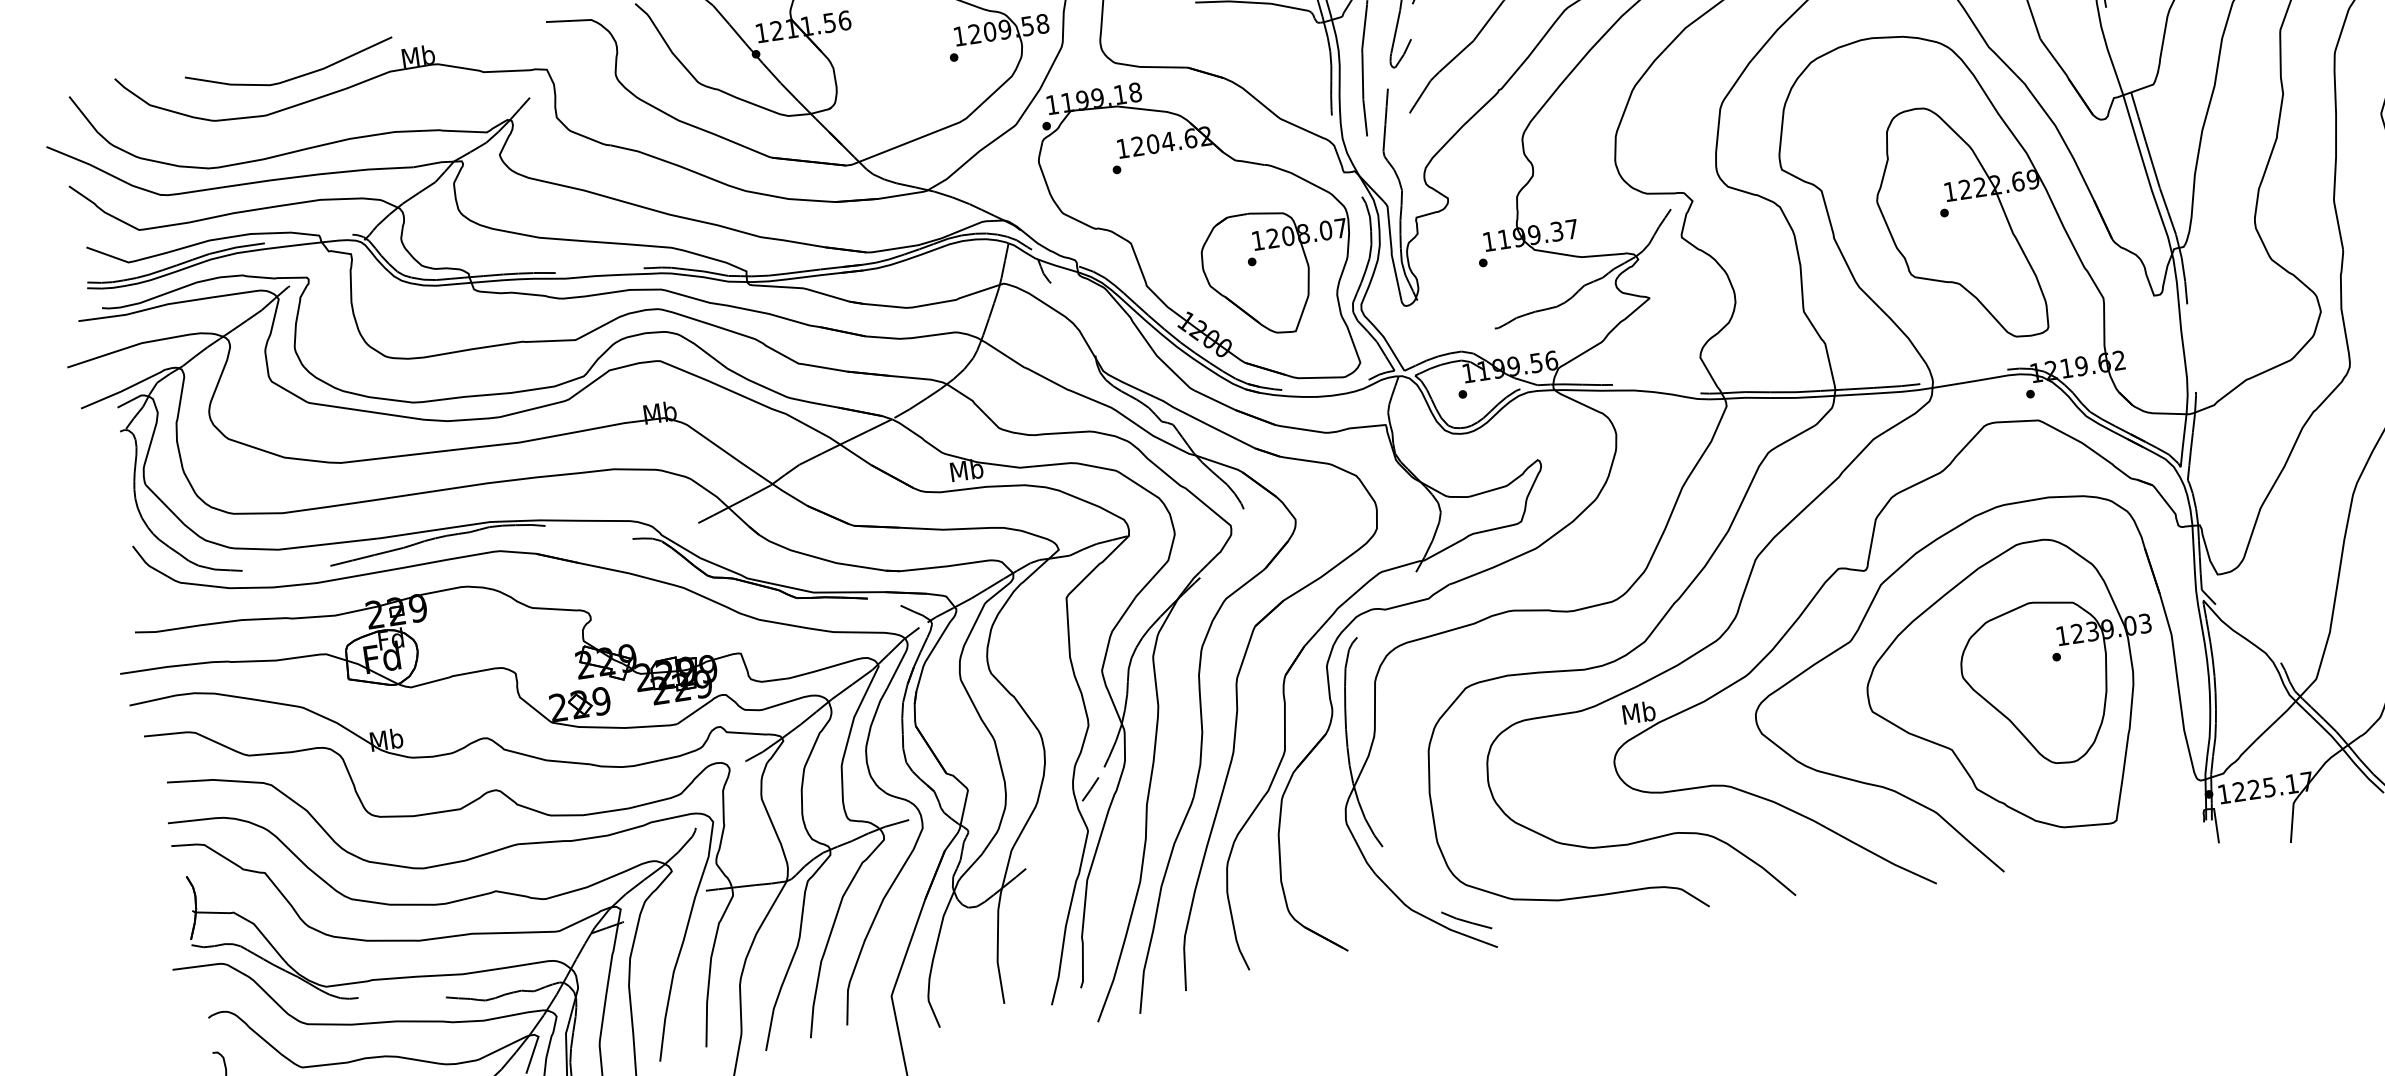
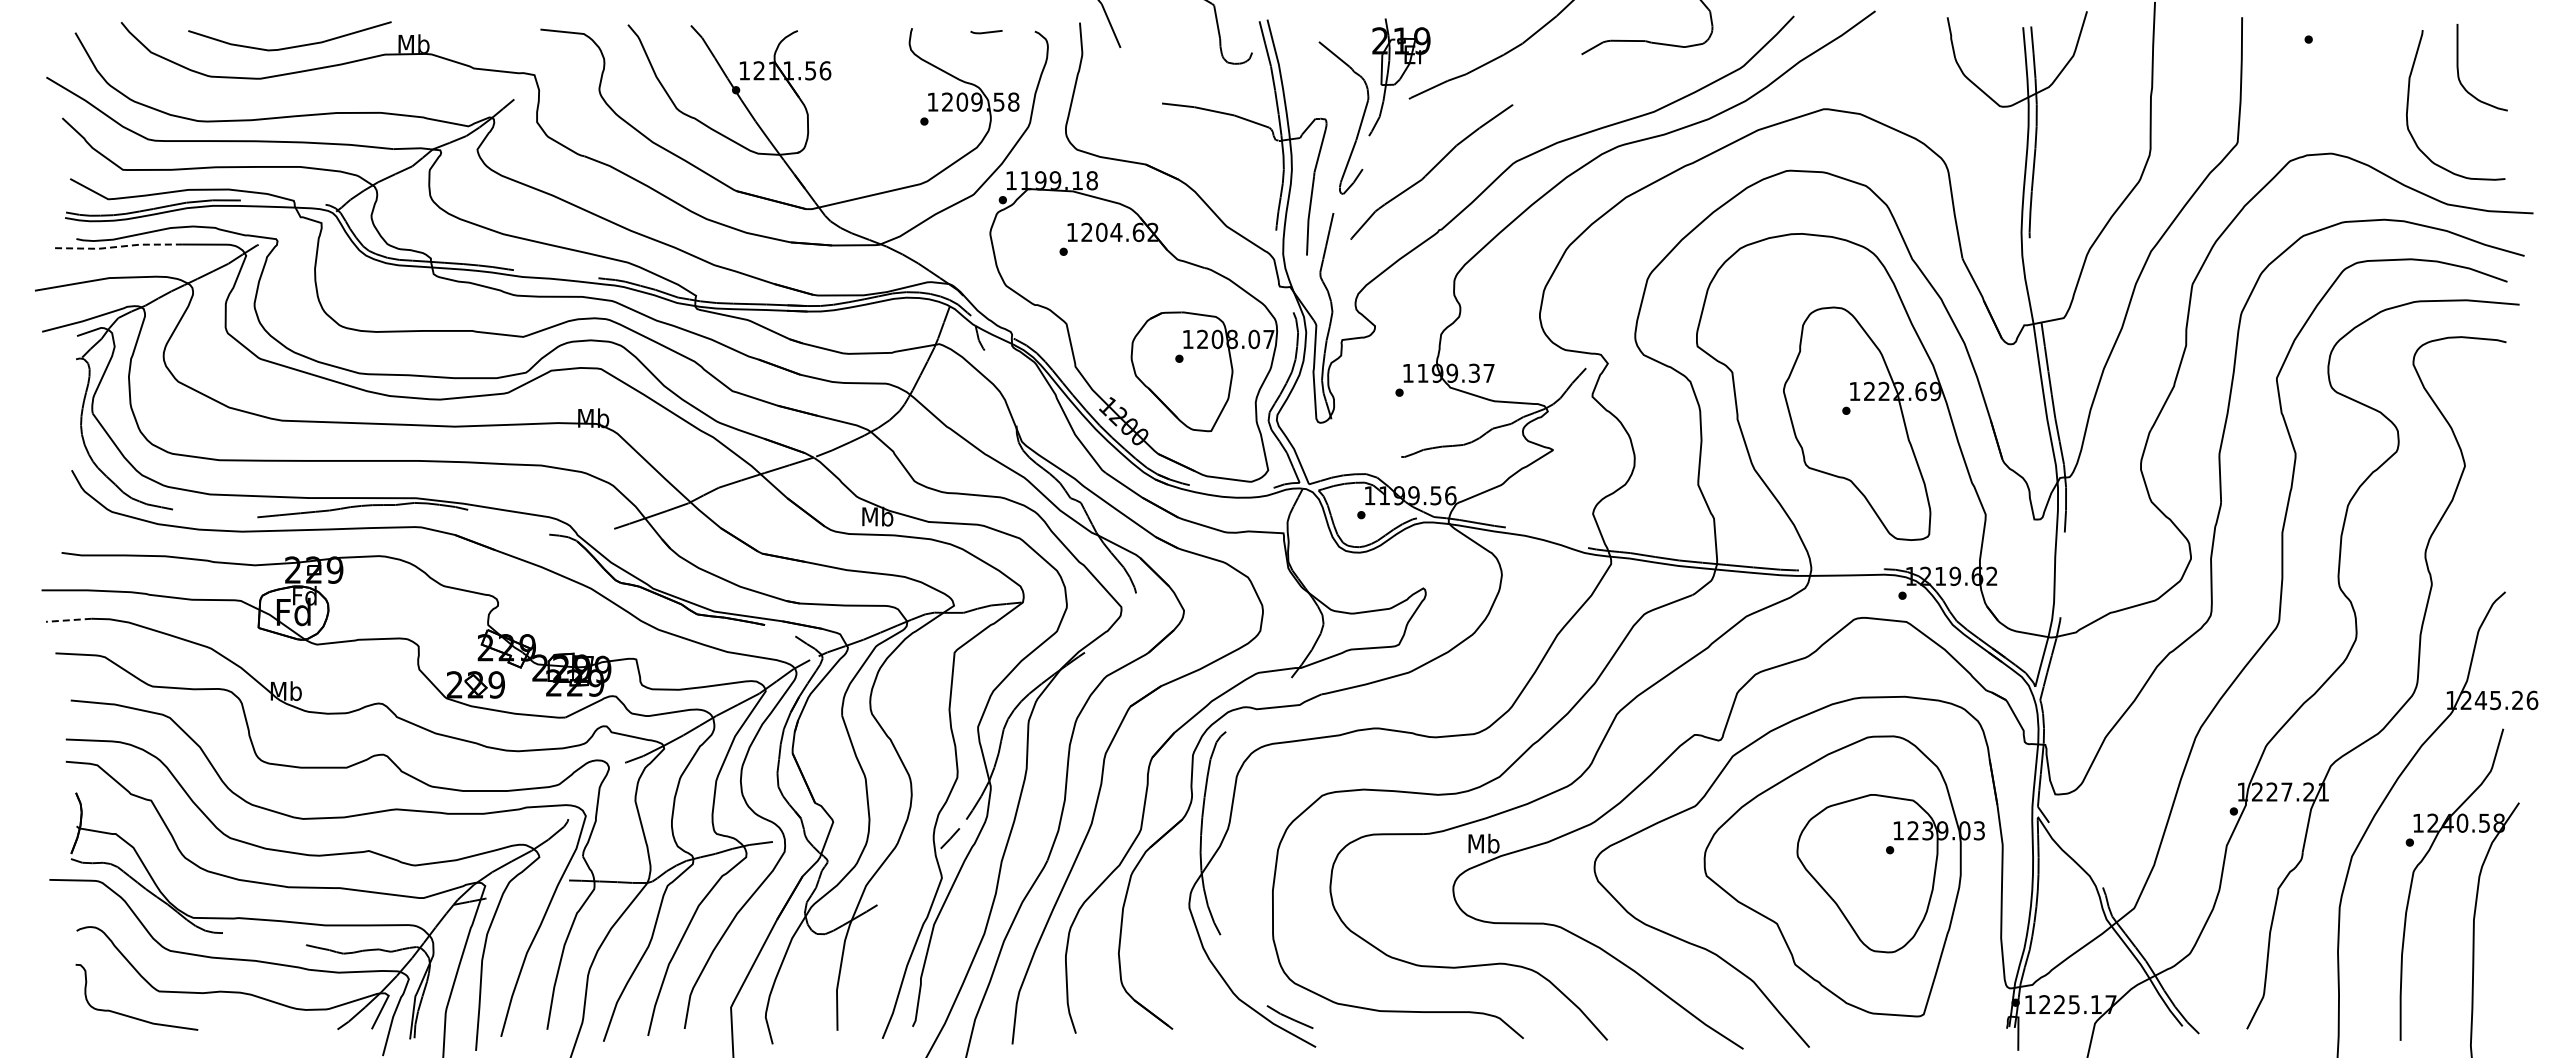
line: (145, 309) -> (117, 246), solid -> dashed
line: (152, 700) -> (68, 620), solid -> dashed

